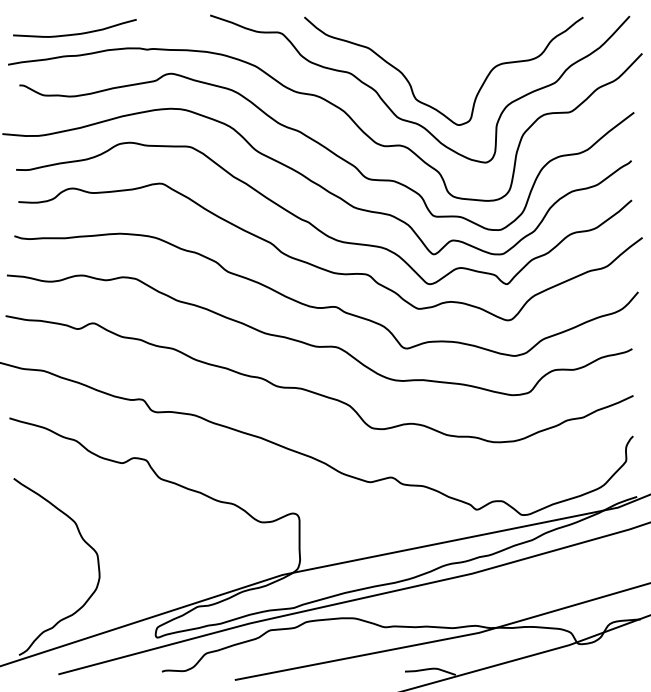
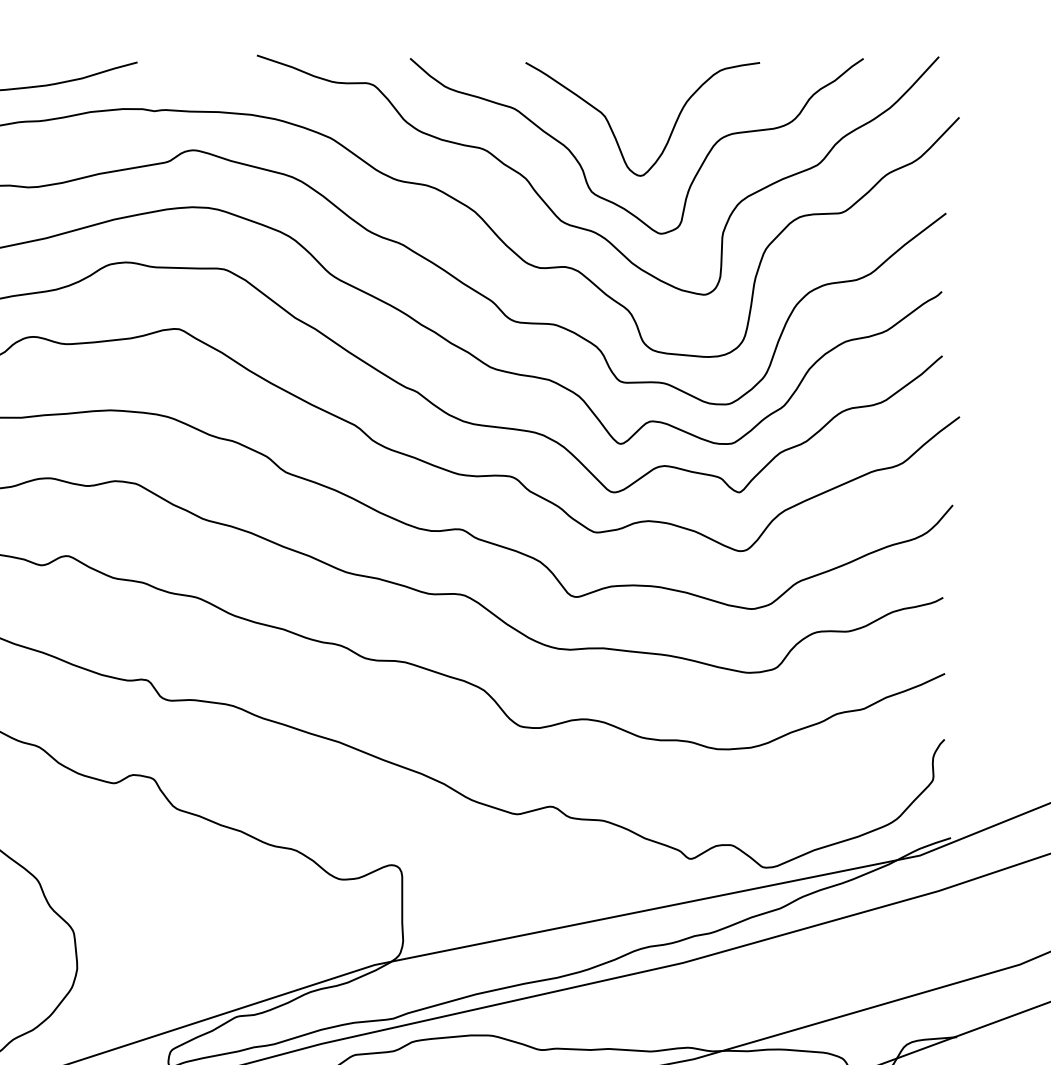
curve: (465, 59) -> (671, 127), added

